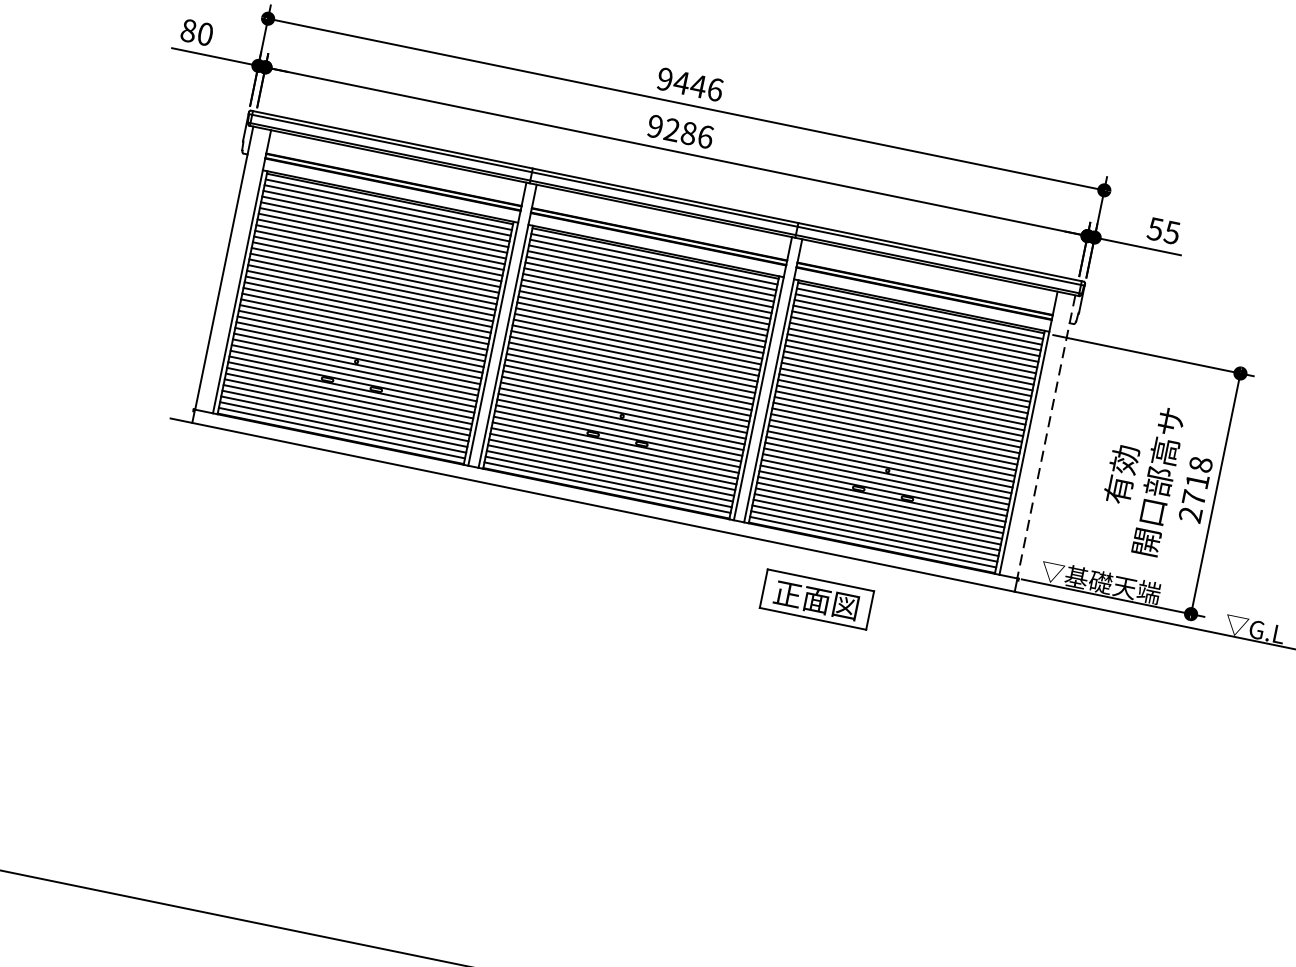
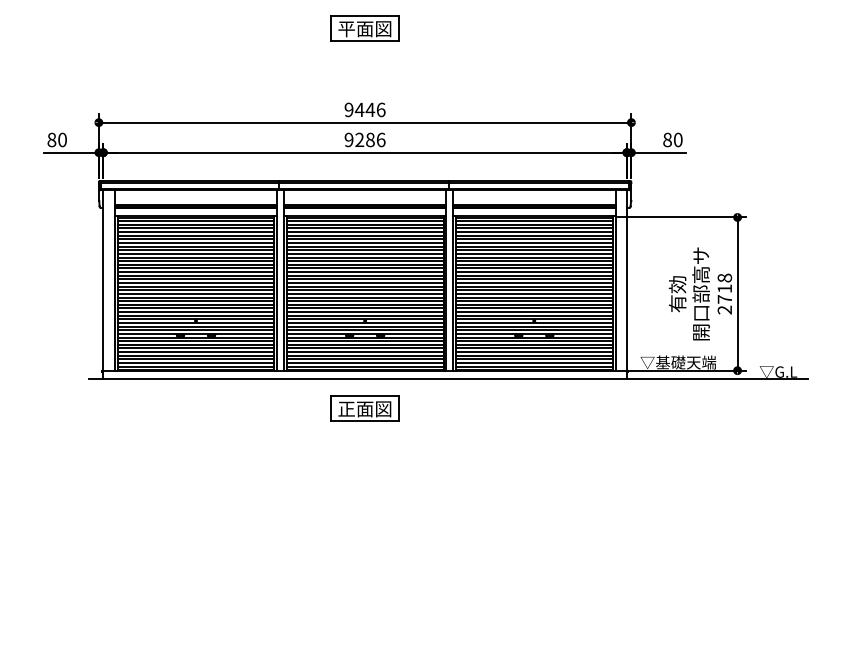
text: (1163, 230) -> (672, 139), 55 -> 80
line: (1045, 438) -> (626, 281), dashed -> solid
part: (816, 599) -> (364, 408), moved

